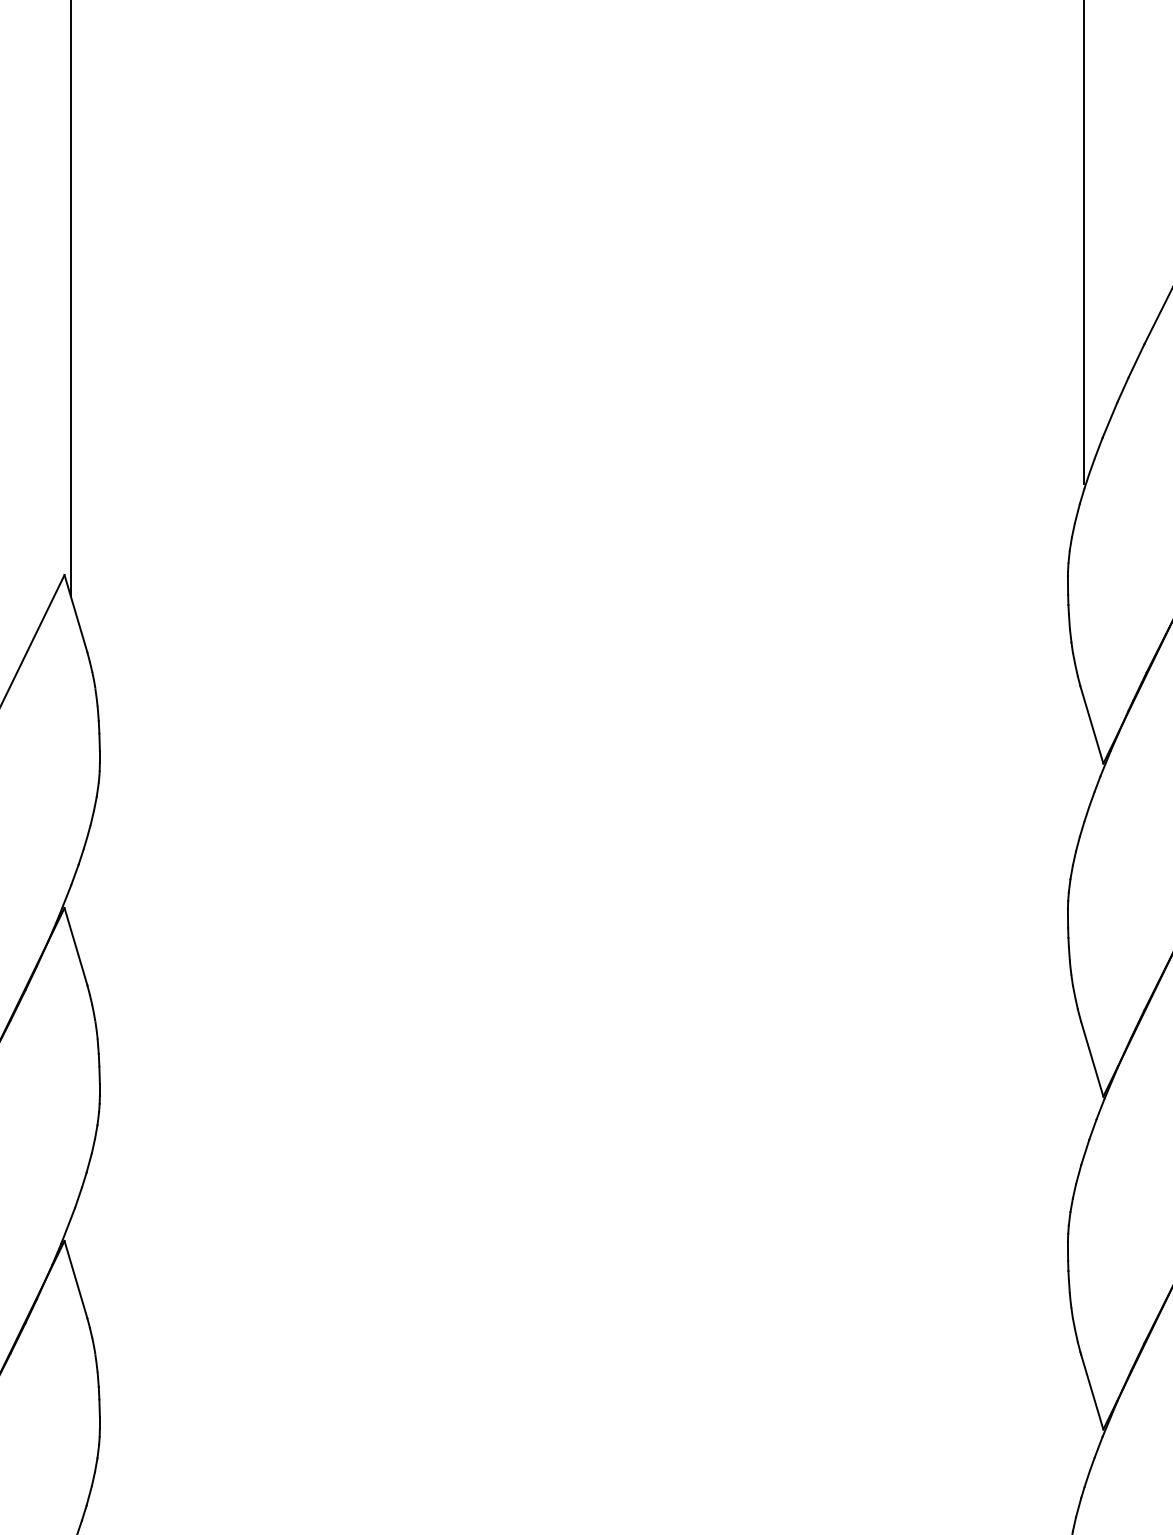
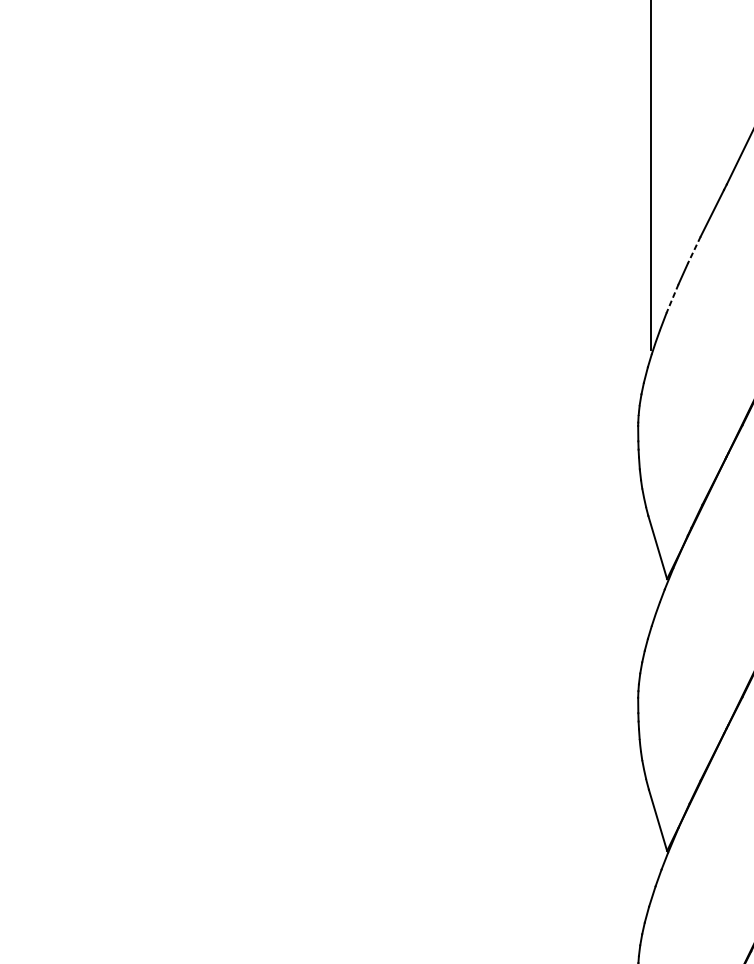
line: (1136, 361) -> (694, 250), solid -> dashed
line: (1109, 420) -> (672, 298), solid -> dashed

